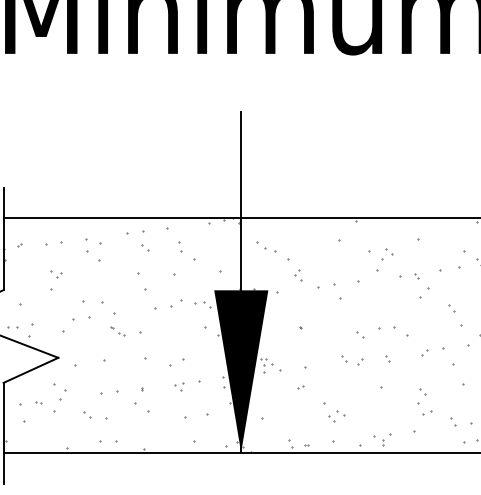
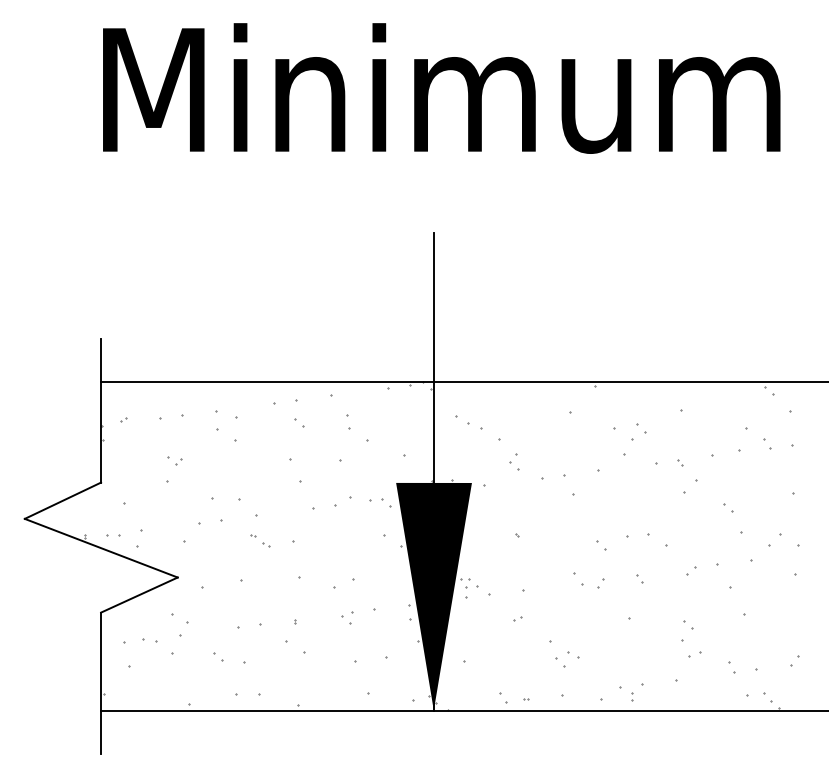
part: (344, 358) -> (578, 578), size x1.6
part: (38, 402) -> (150, 640), size x1.6

